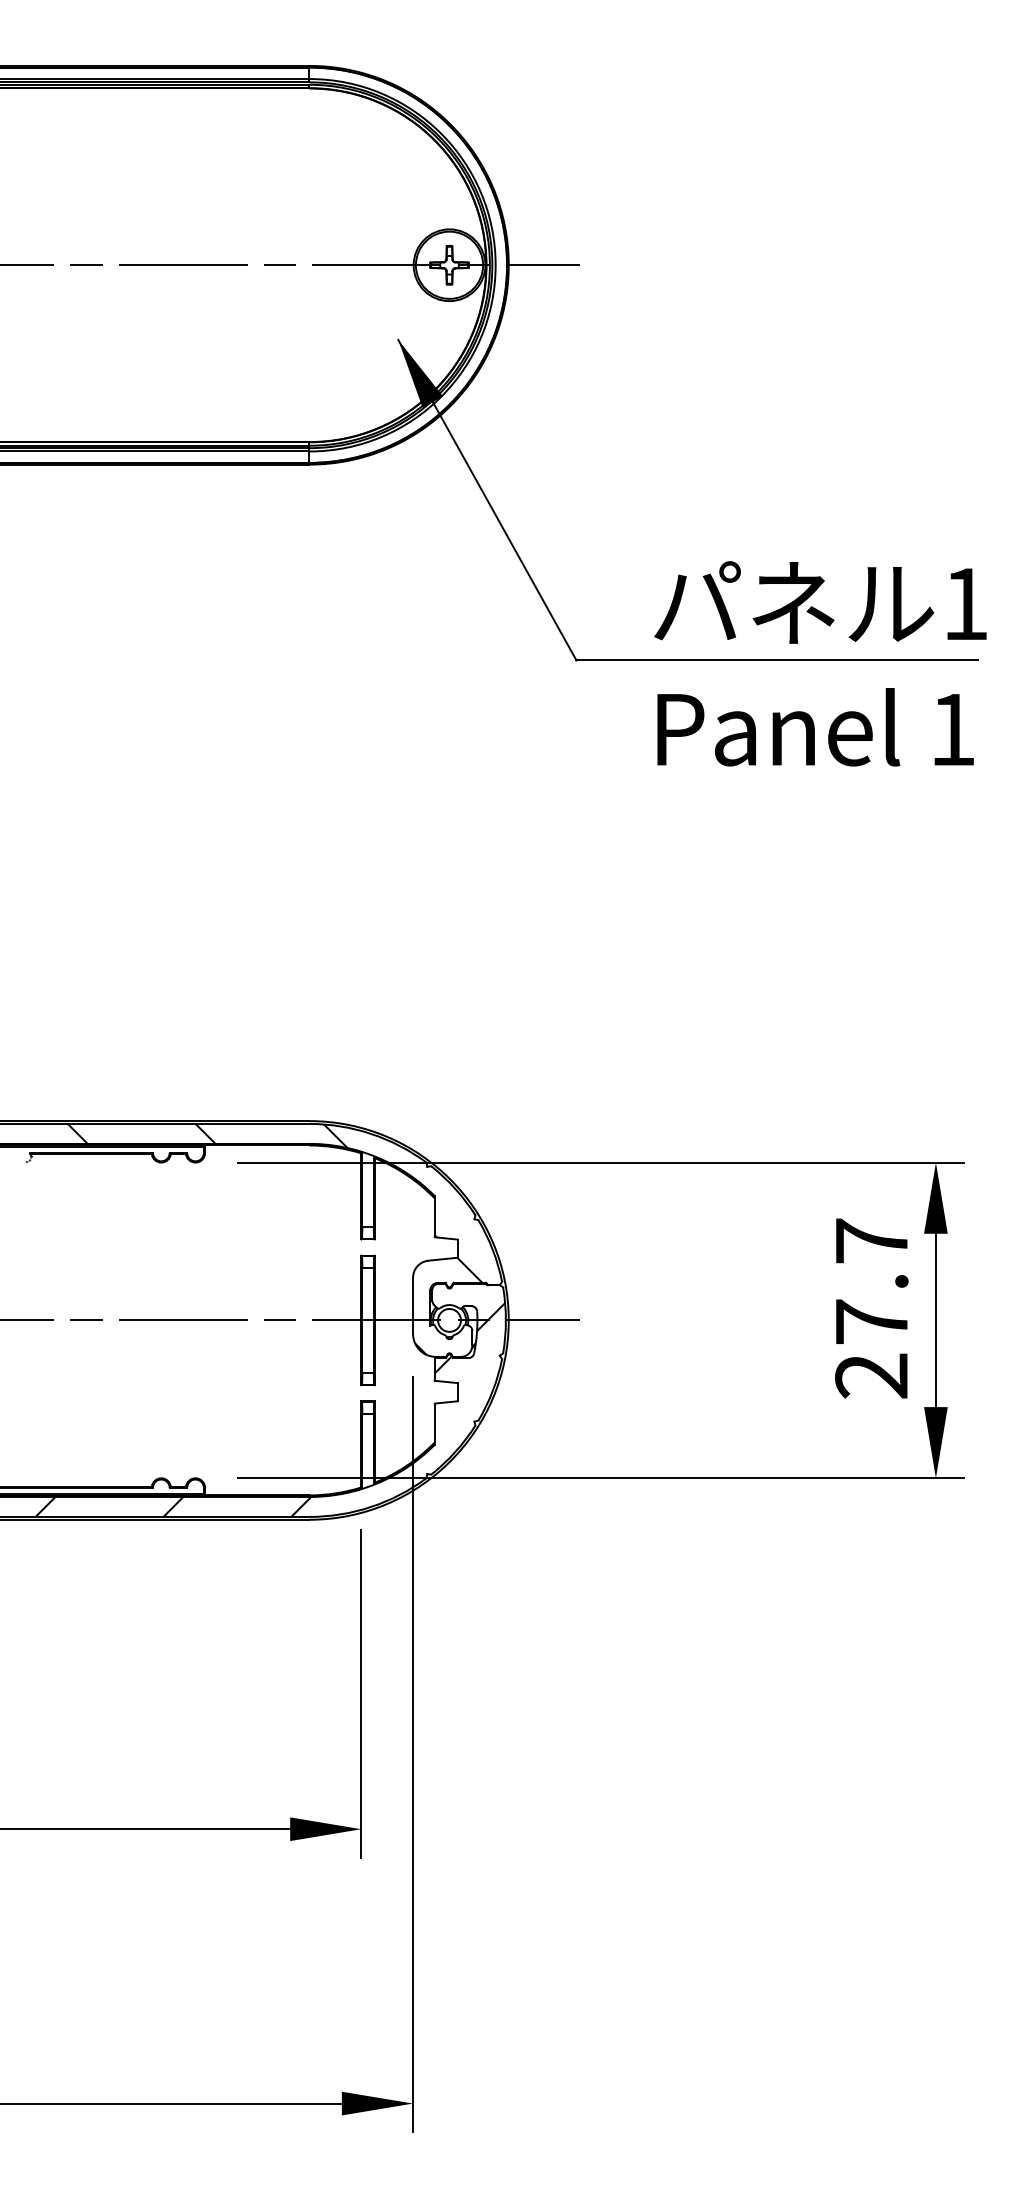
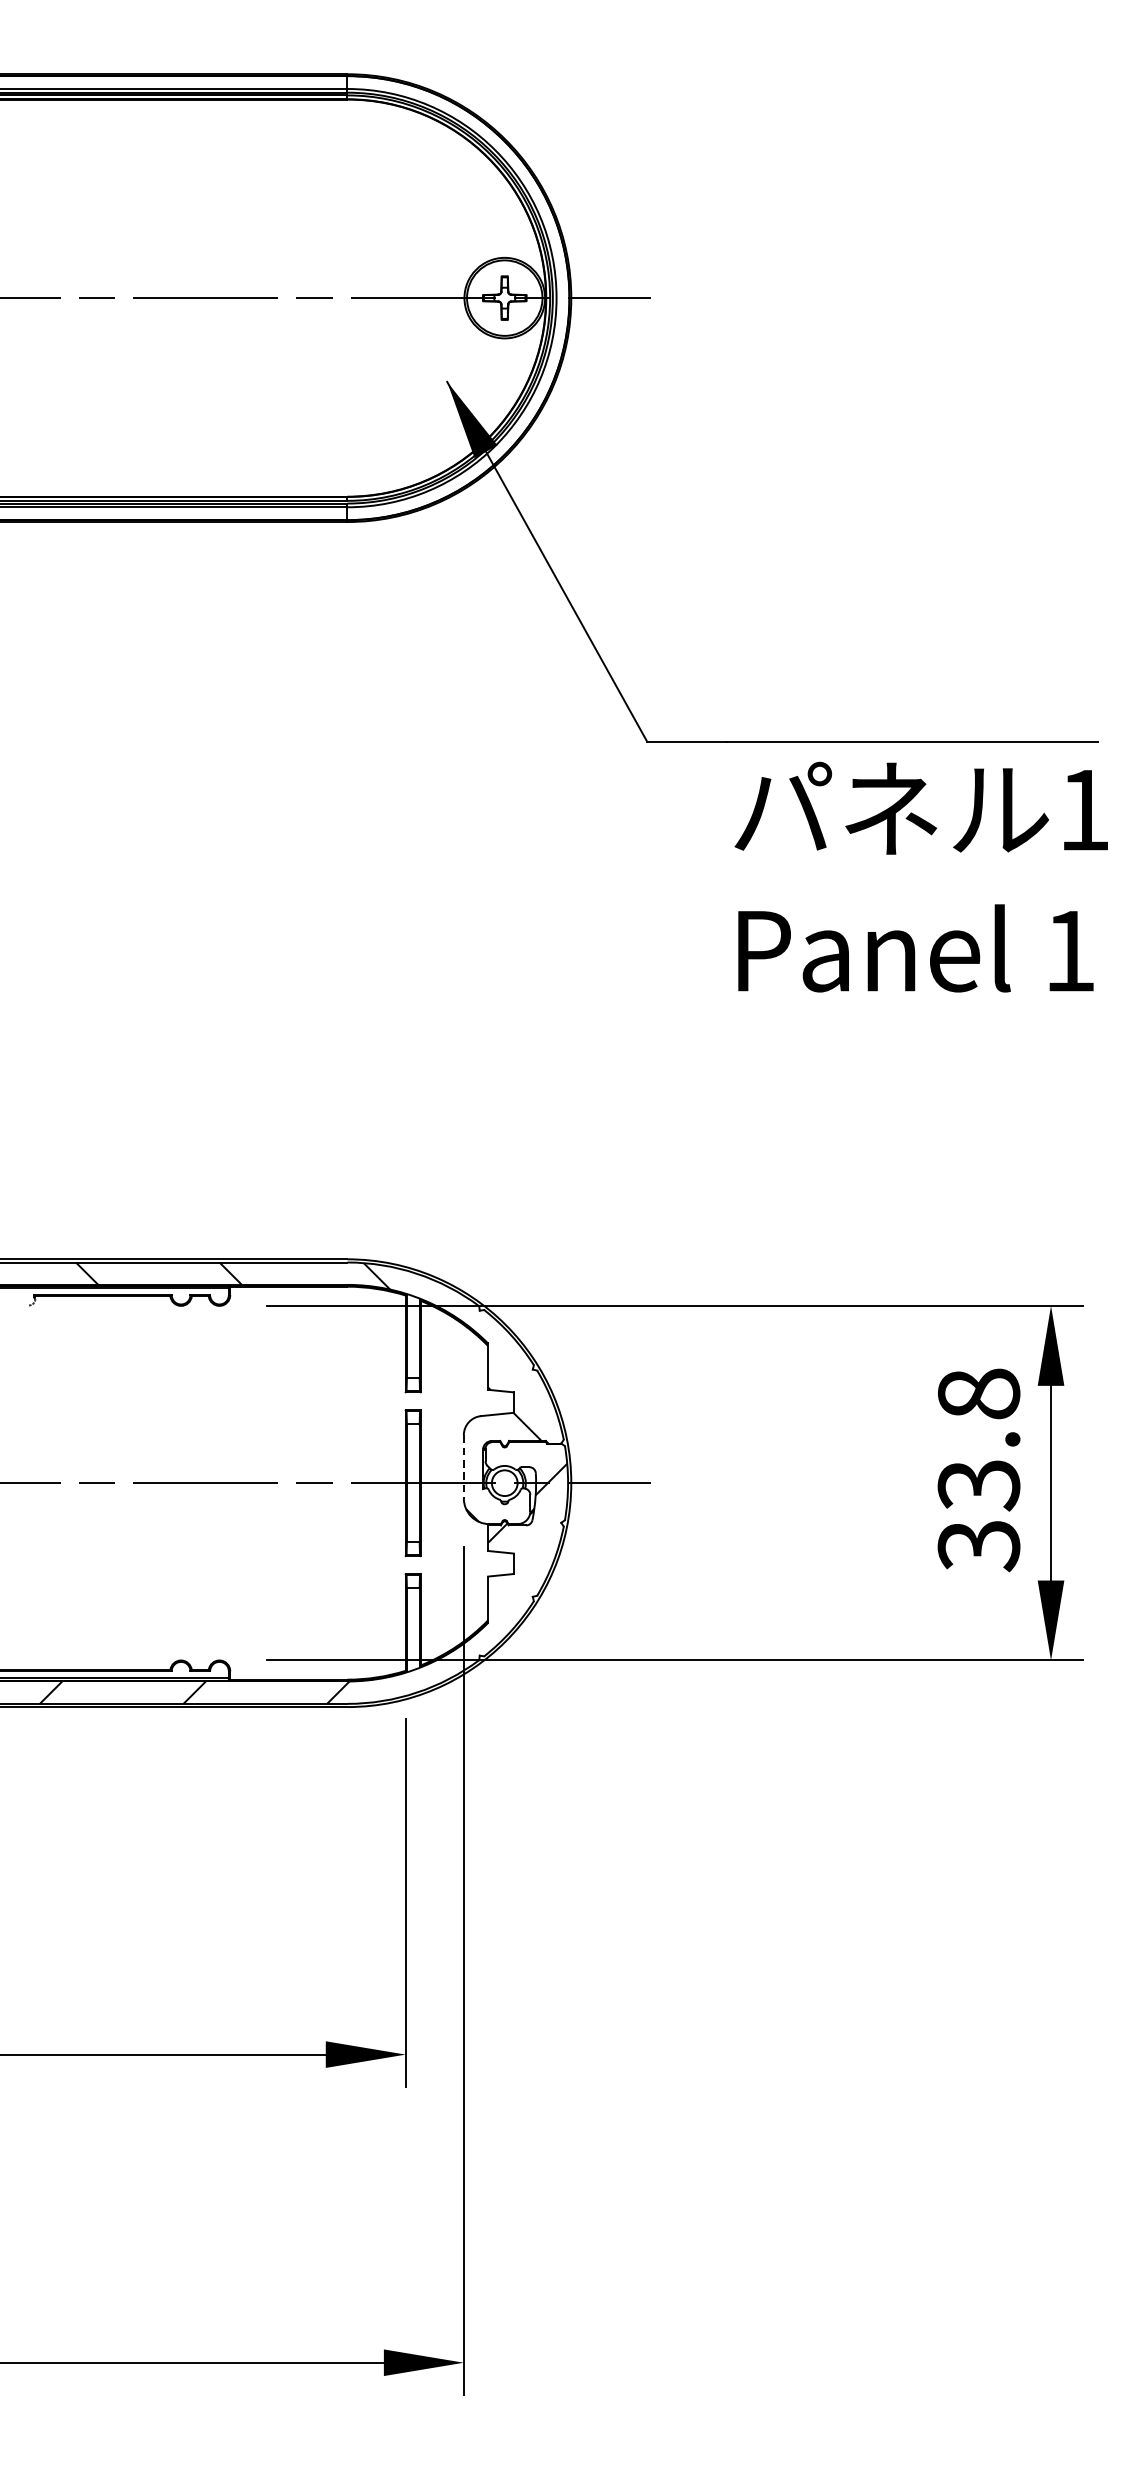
text: (820, 663) -> (921, 876), moved
line: (413, 1306) -> (464, 1467), solid -> dashed
text: (871, 1308) -> (978, 1469), 27.7 -> 33.8

